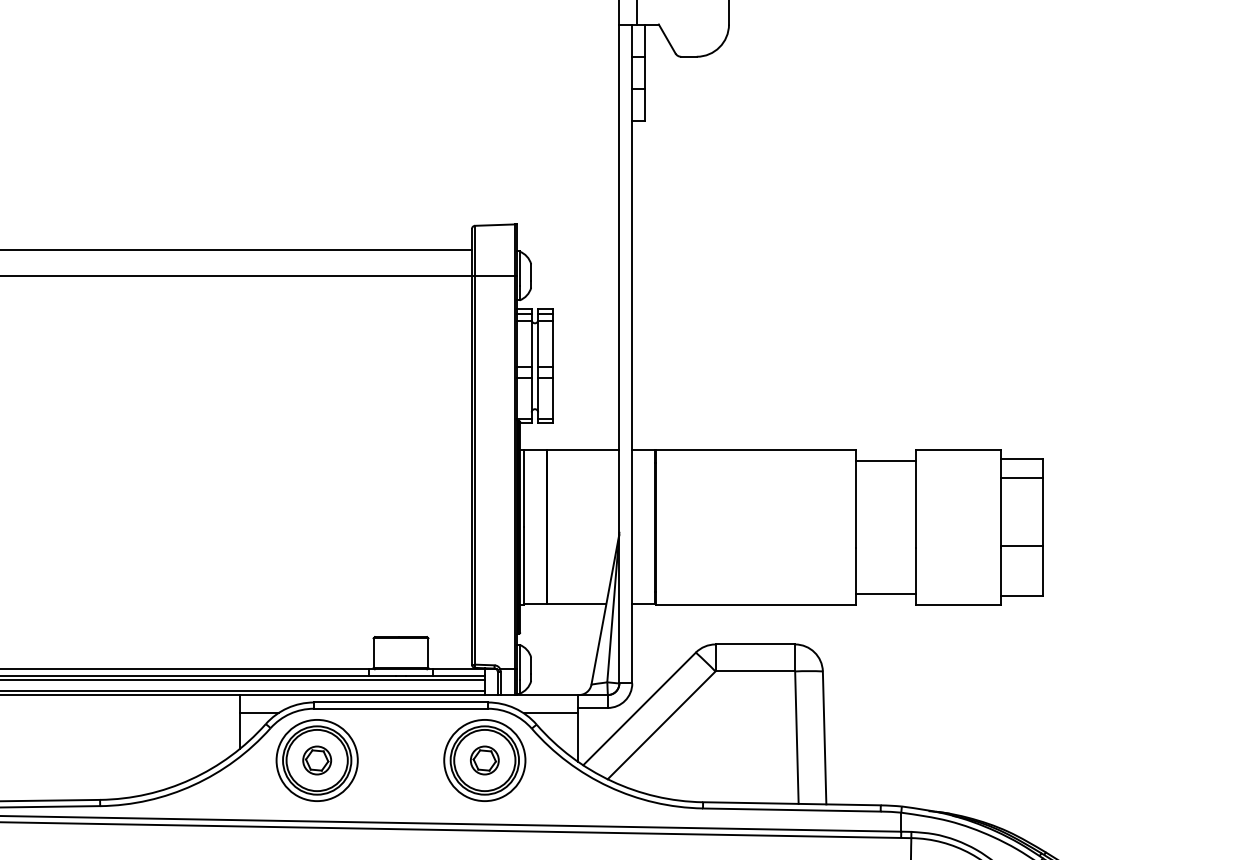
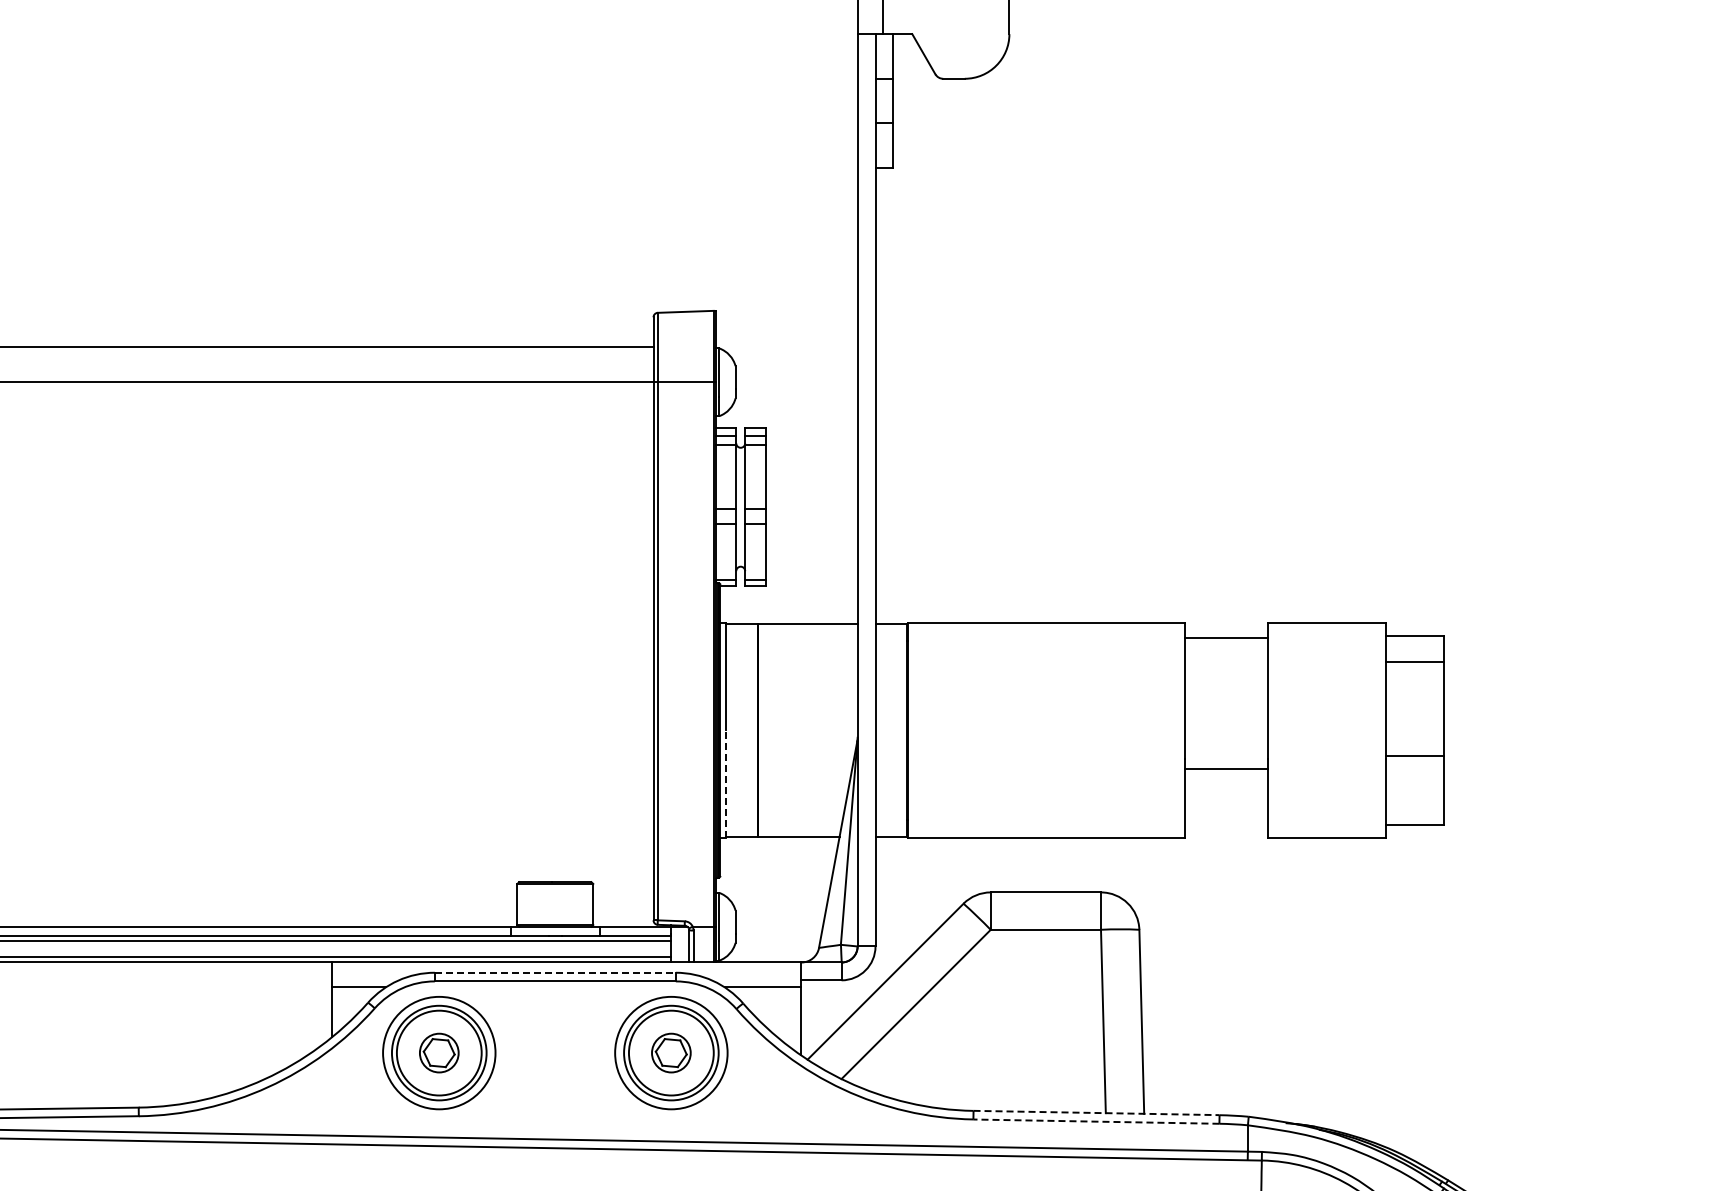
line: (523, 565) -> (725, 783), solid -> dashed
line: (885, 593) -> (1225, 768), moved
line: (401, 702) -> (555, 972), solid -> dashed
line: (792, 804) -> (1097, 1113), solid -> dashed
line: (791, 809) -> (1095, 1121), solid -> dashed

